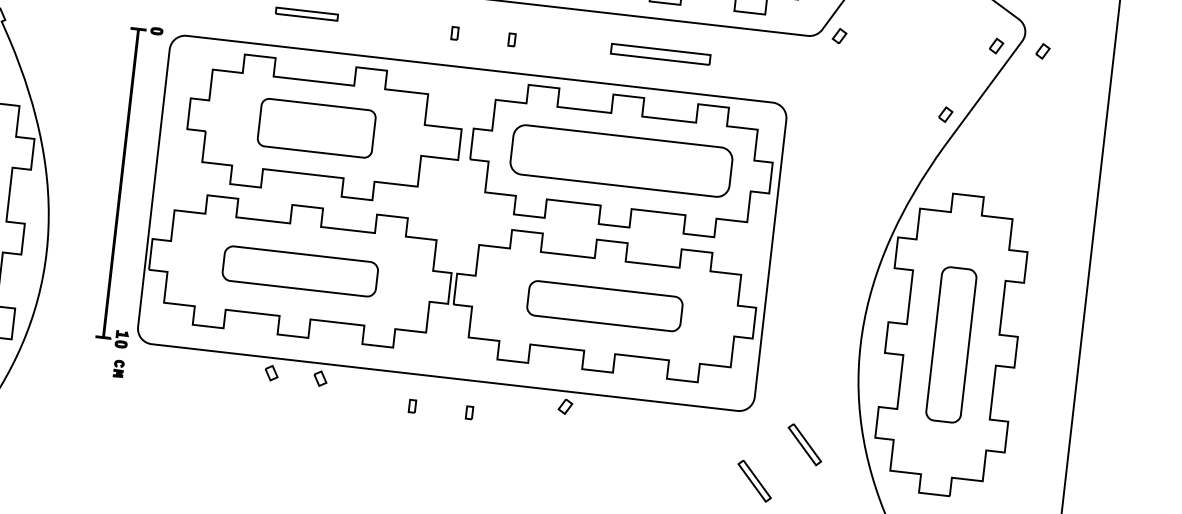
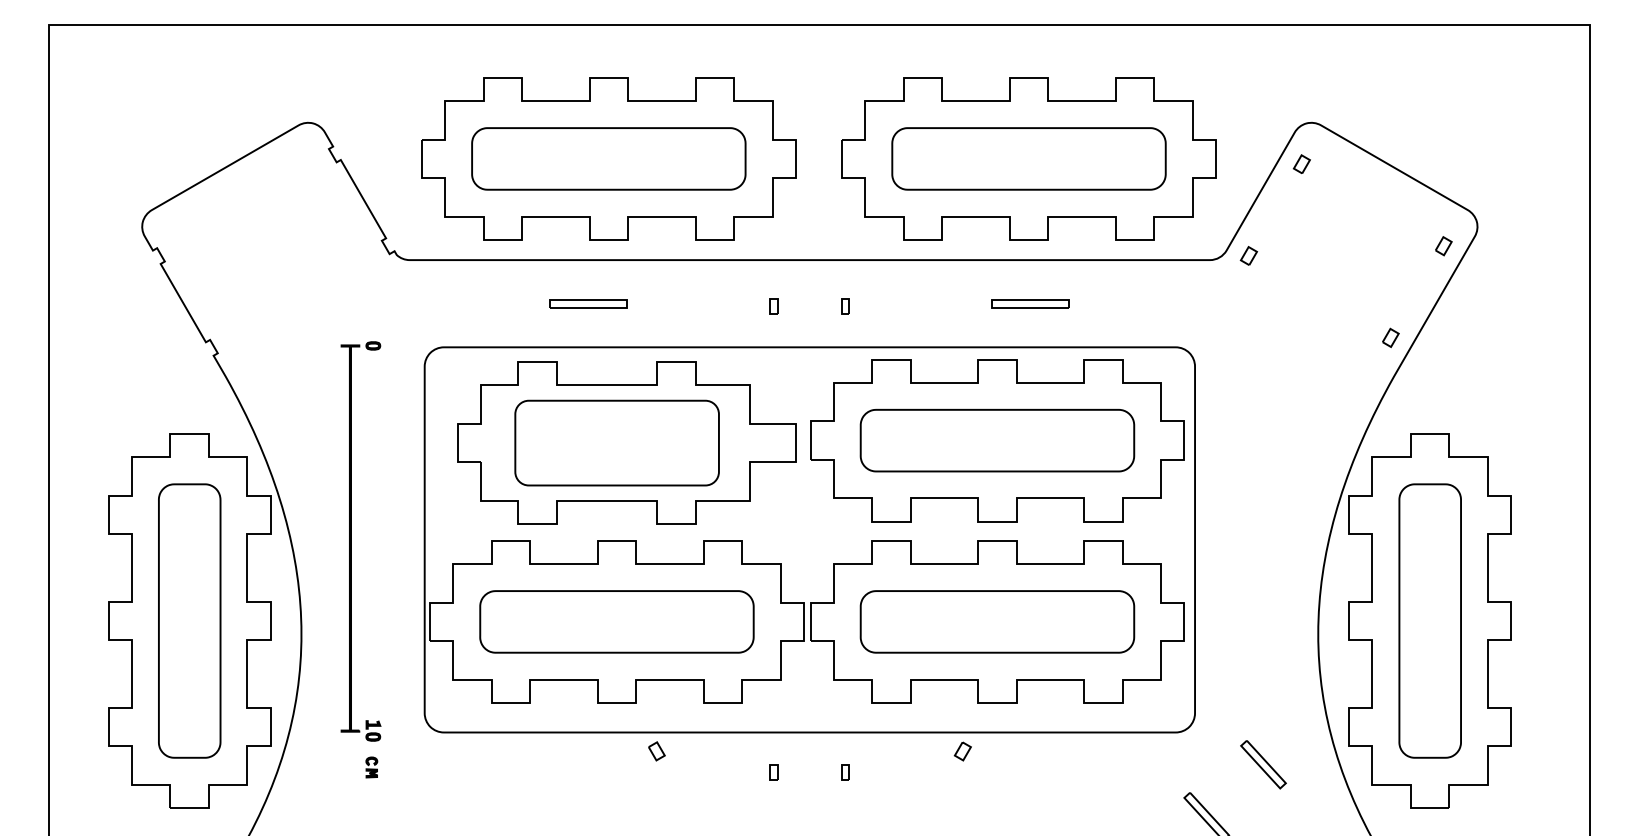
part: (1042, 51) -> (1501, 246), removed
part: (660, 54) -> (1030, 303), size x0.62
part: (316, 127) -> (616, 442), size x1.43
part: (121, 185) -> (351, 541), moved
part: (299, 271) -> (616, 621), size x1.43
part: (604, 305) -> (997, 621), size x1.43
part: (950, 344) -> (1429, 620), size x1.43
part: (118, 368) -> (371, 767), moved
part: (271, 373) -> (595, 751), removed

